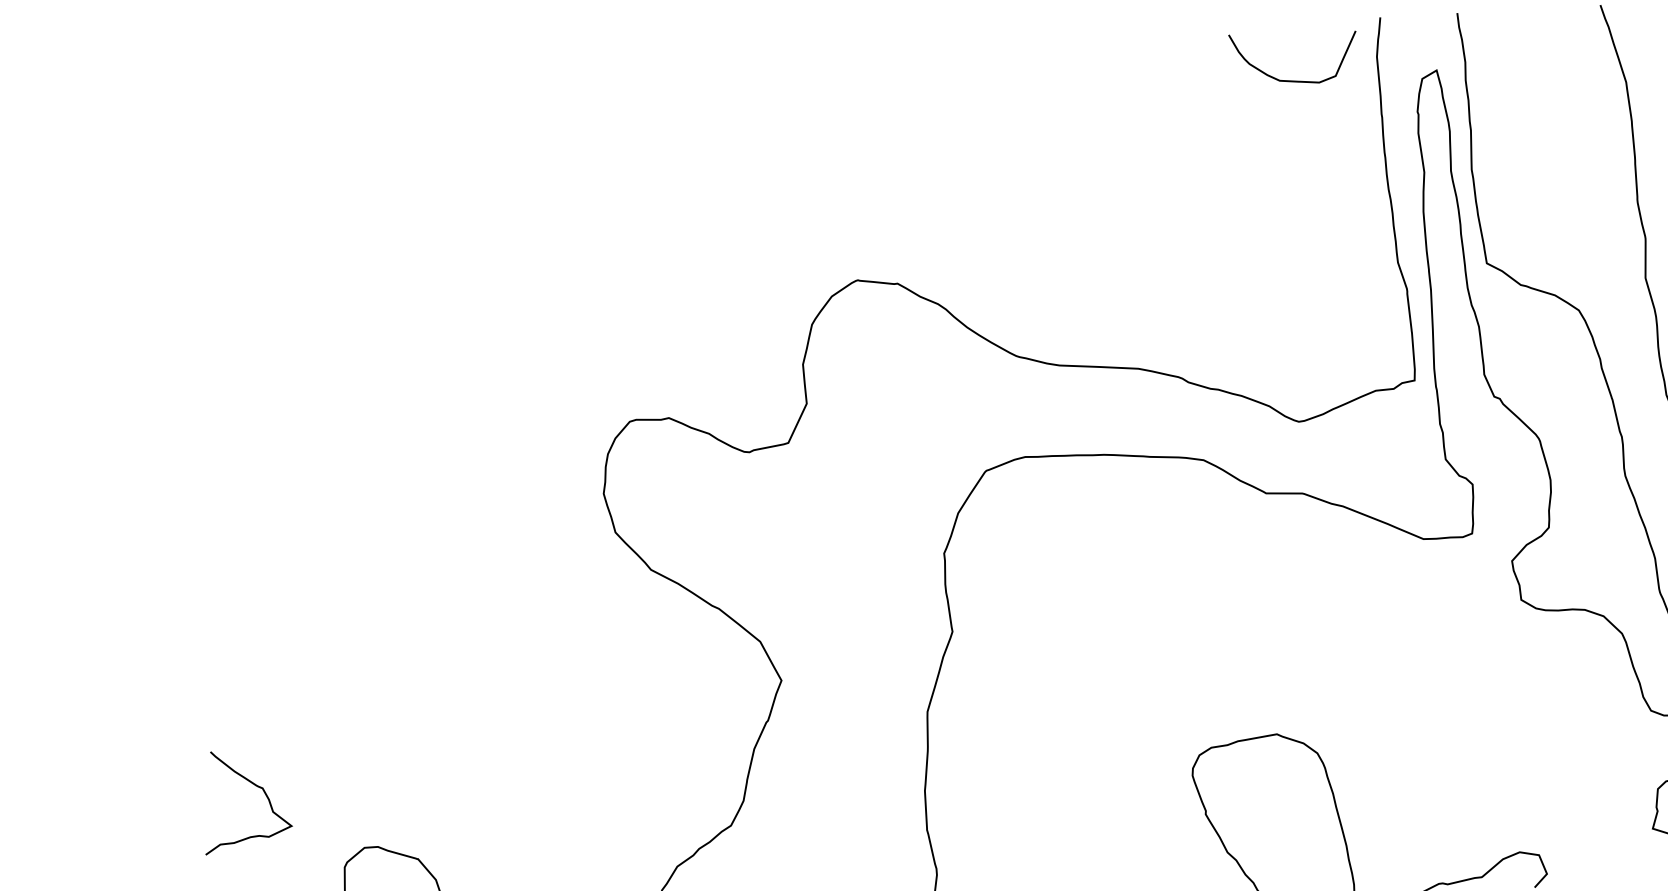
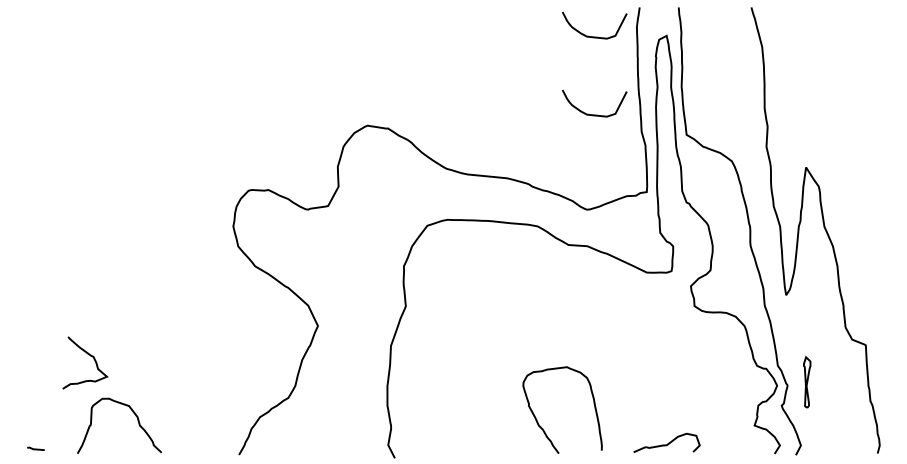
curve: (1303, 233) -> (594, 114), added
curve: (252, 786) -> (88, 355), moved

